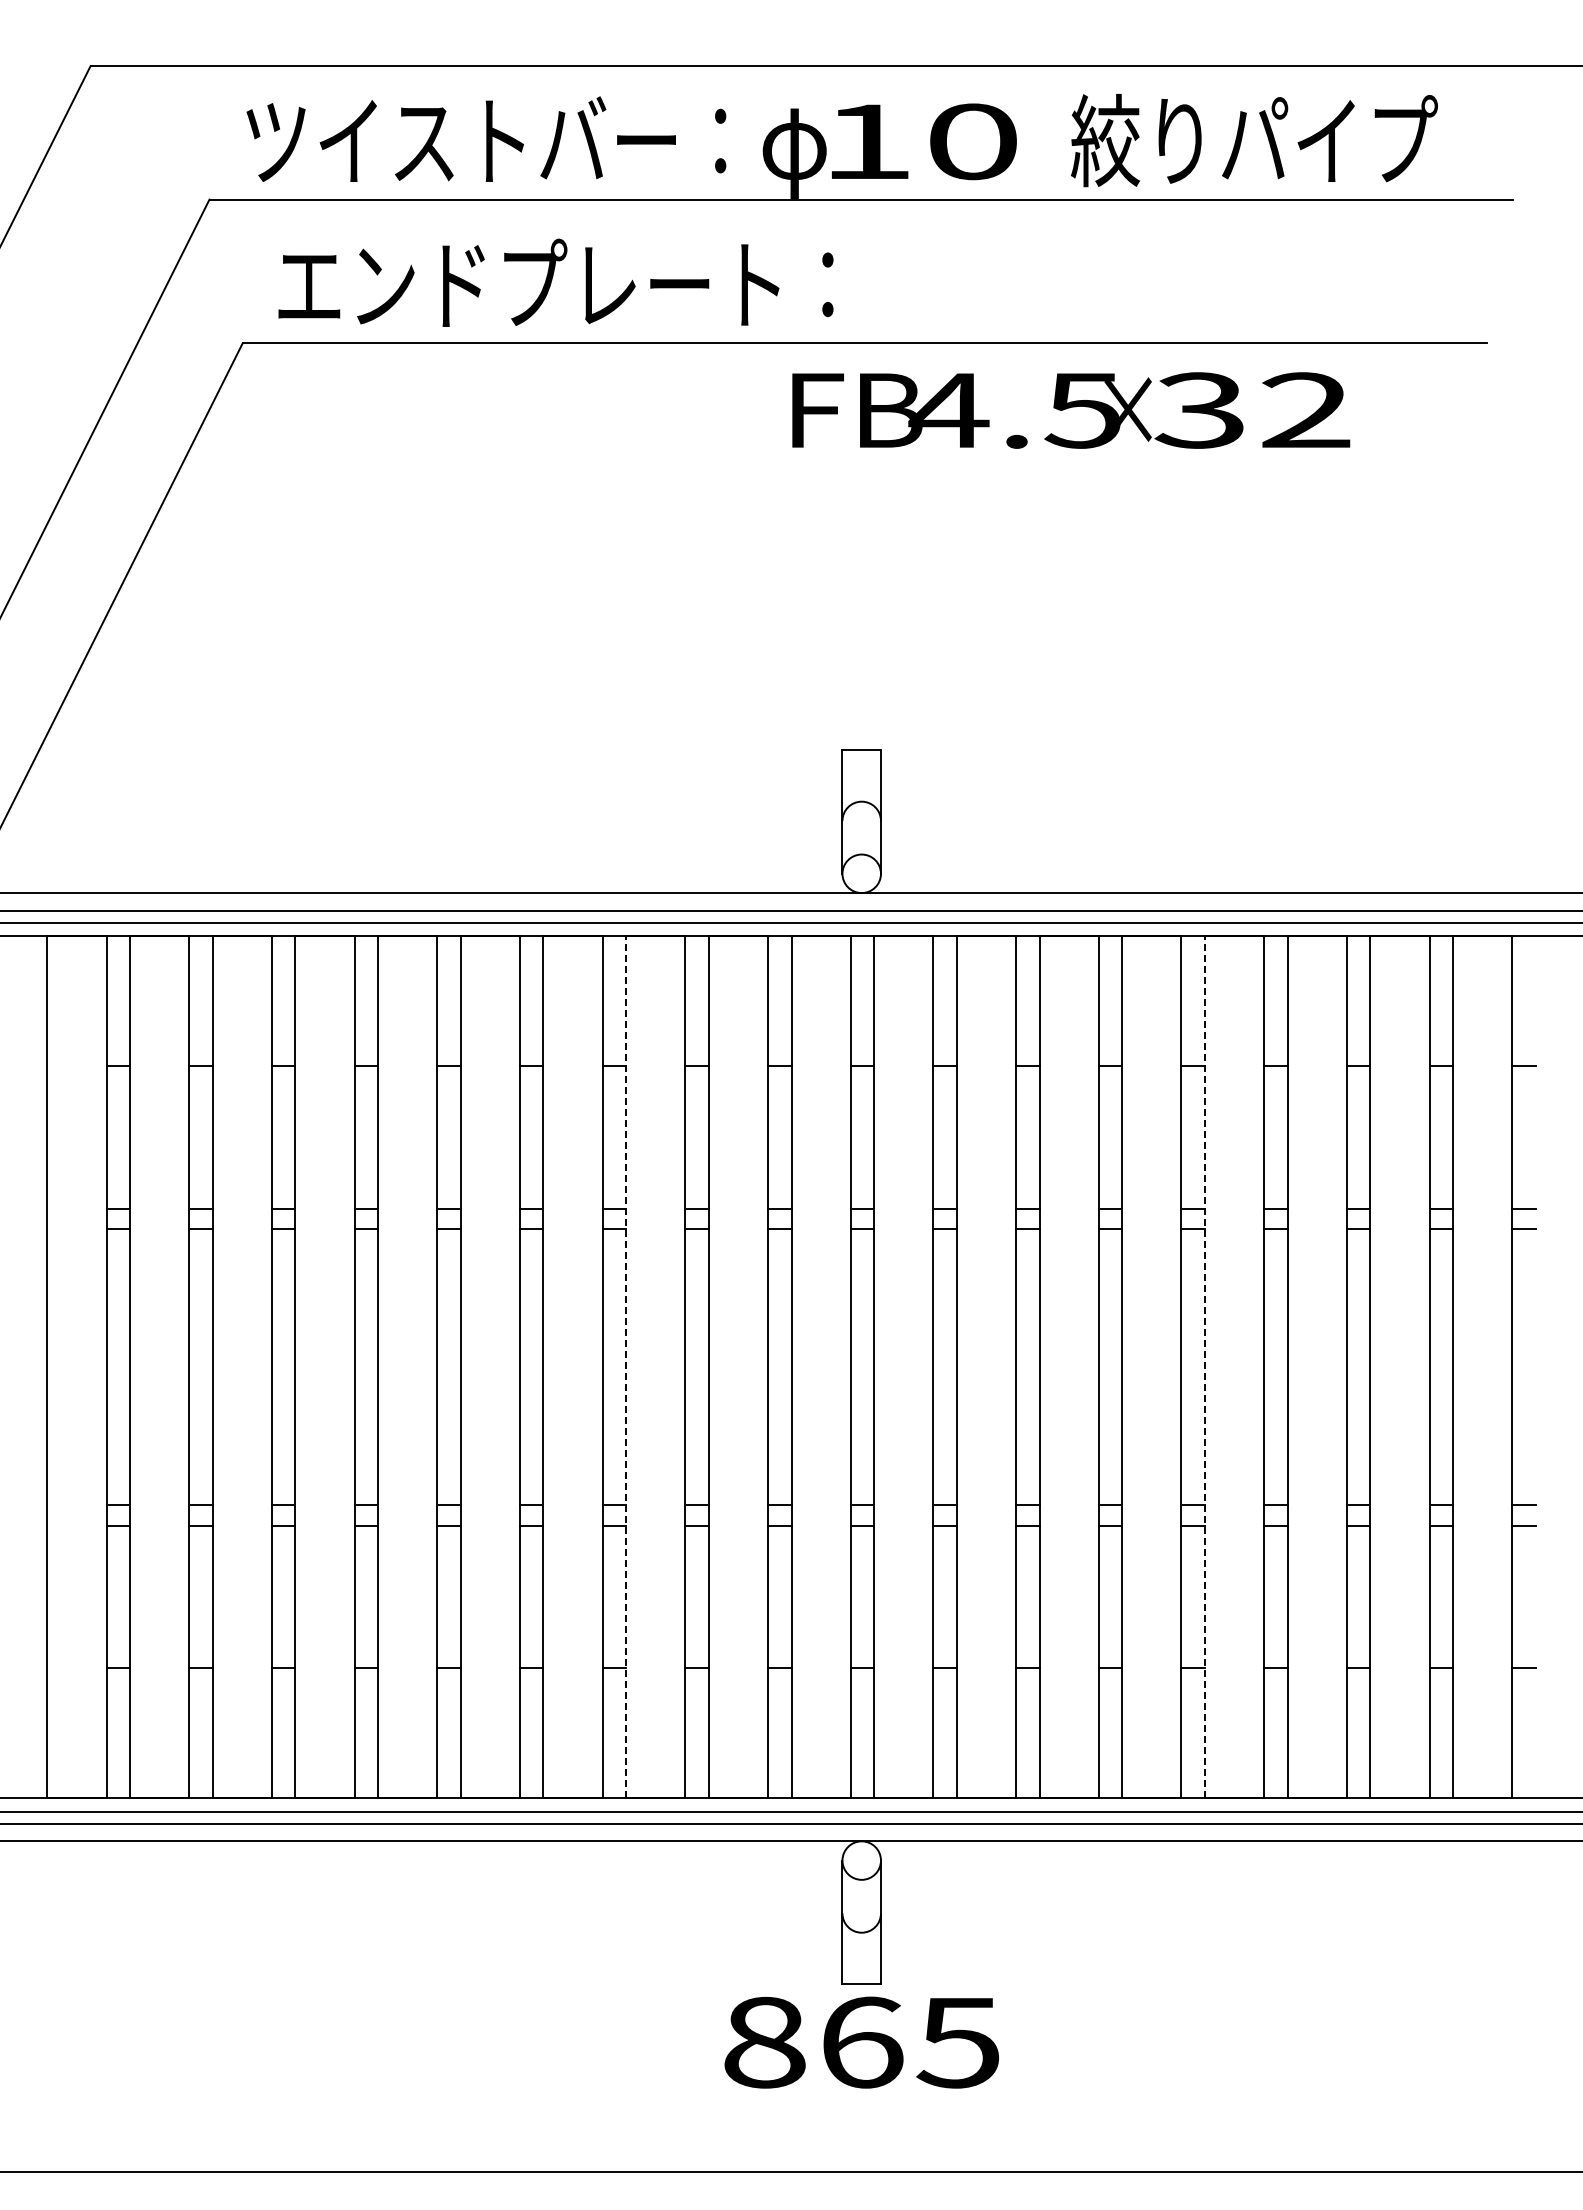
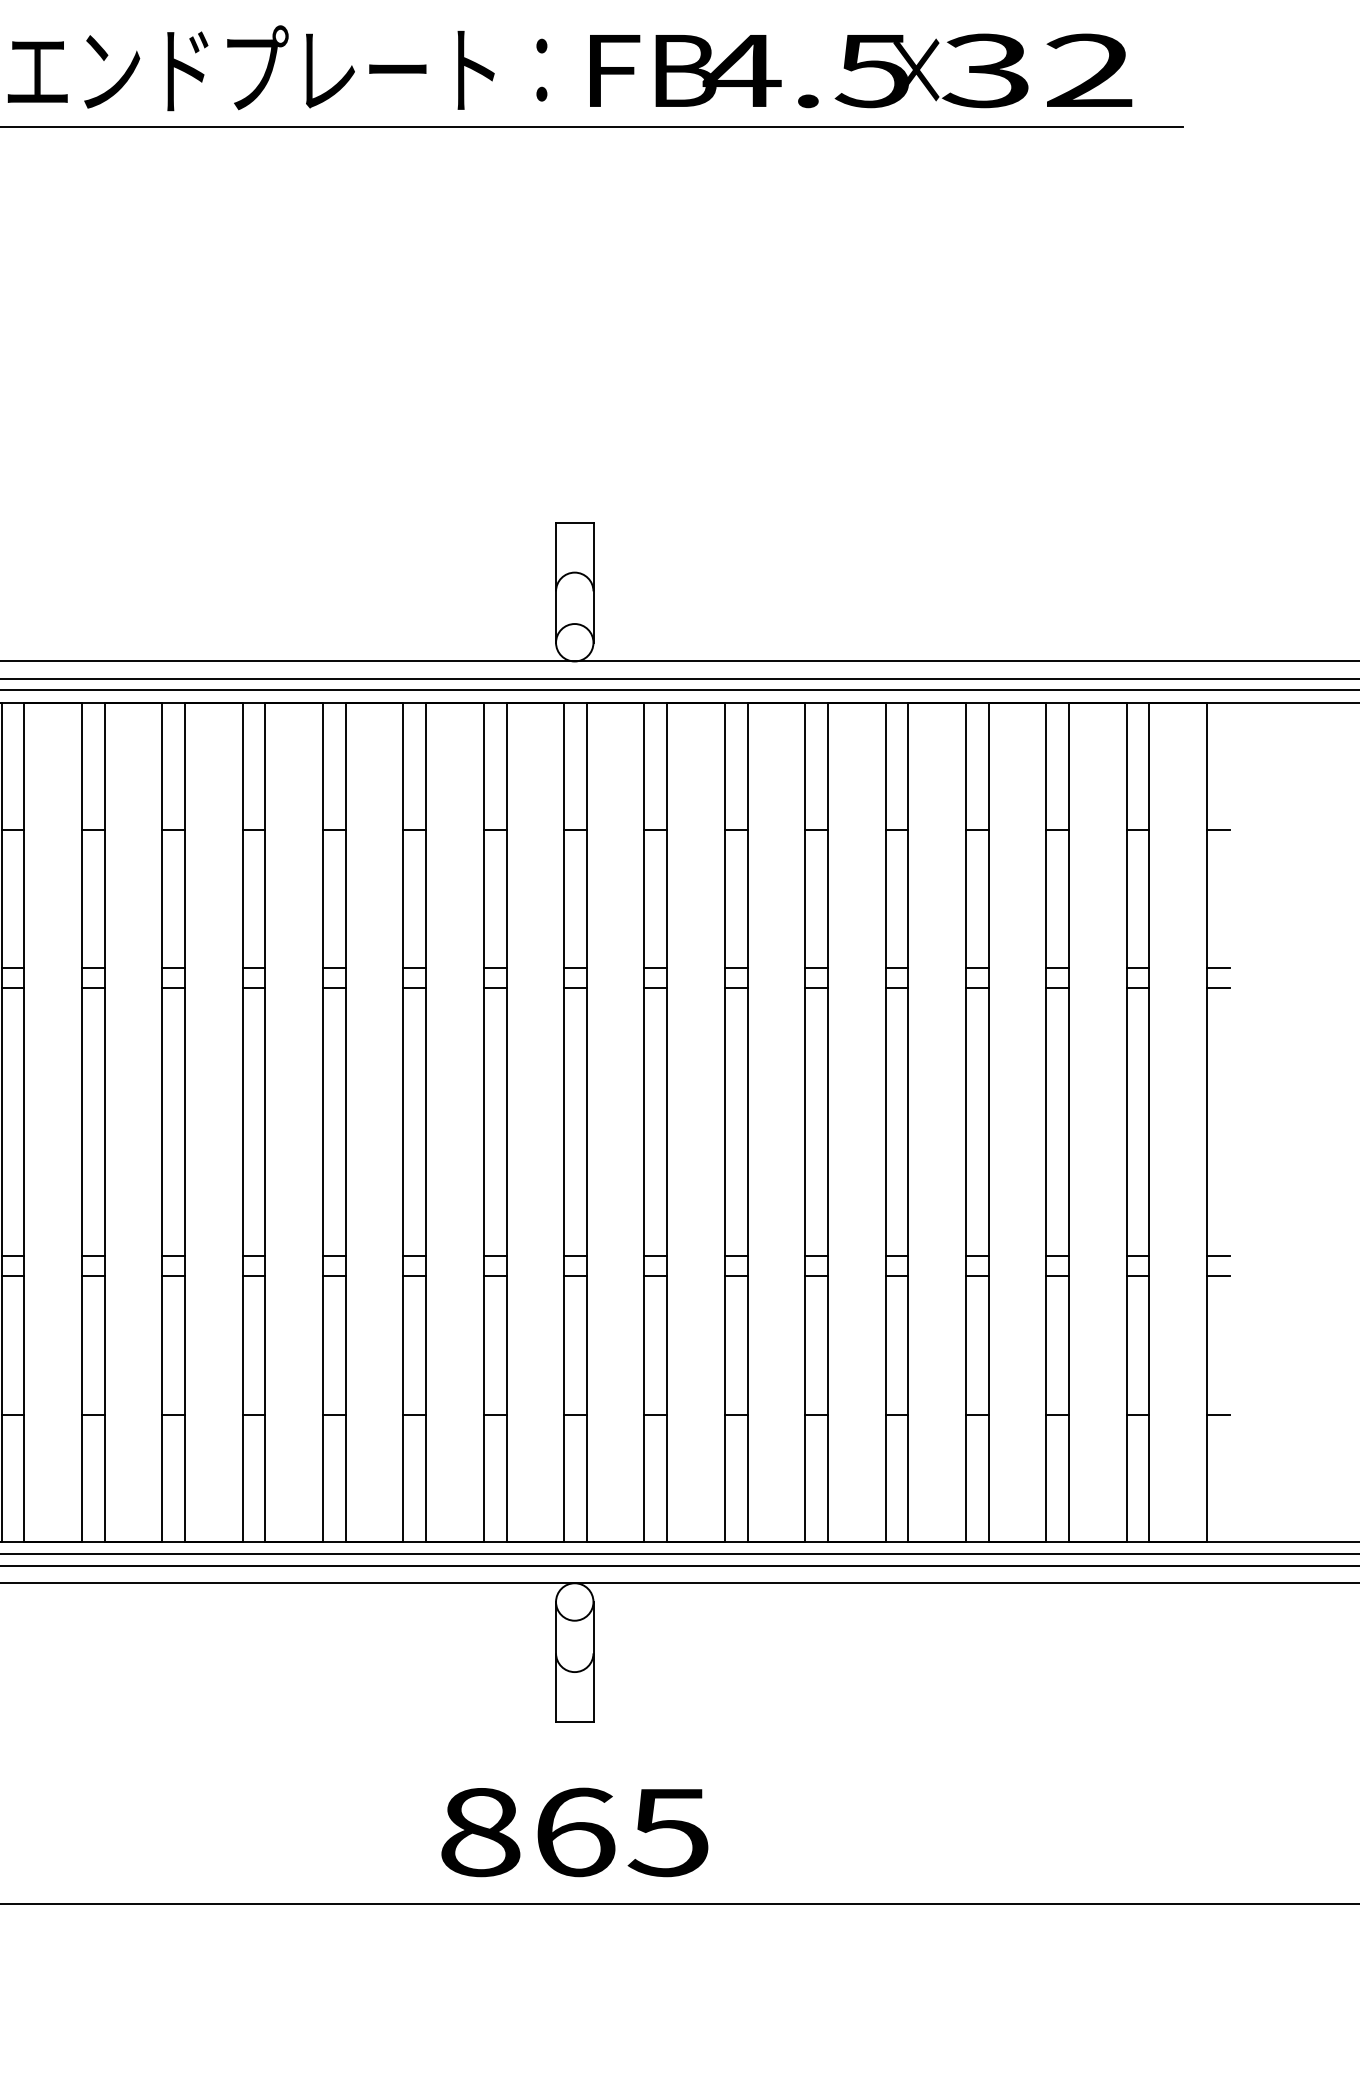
text: (1071, 410) -> (861, 70), moved
line: (626, 1366) -> (346, 1121), dashed -> solid
line: (1204, 1366) -> (907, 1121), dashed -> solid
text: (861, 2042) -> (574, 1832), moved

